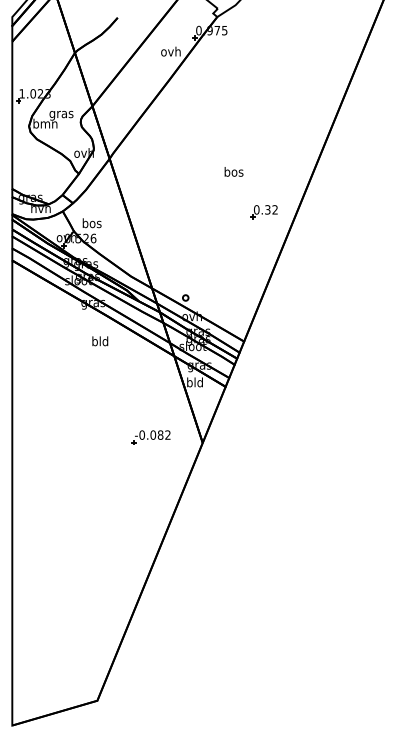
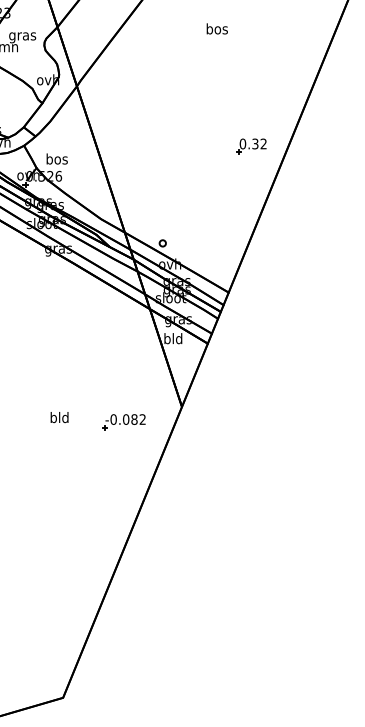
text: (233, 171) -> (216, 28), moved
text: (100, 341) -> (59, 417), moved
part: (150, 437) -> (123, 422), moved

